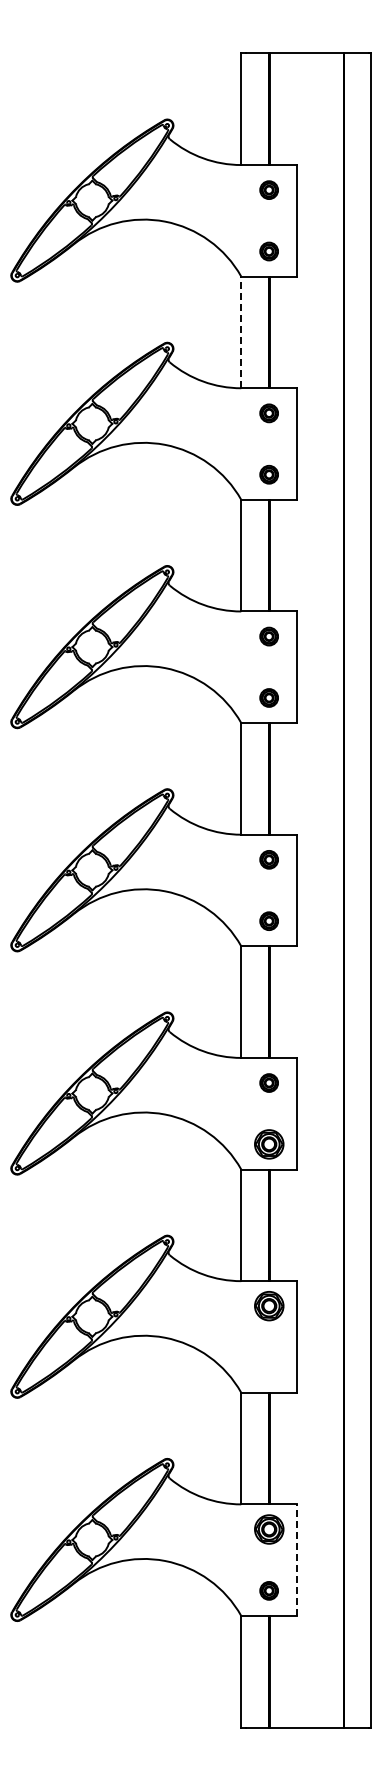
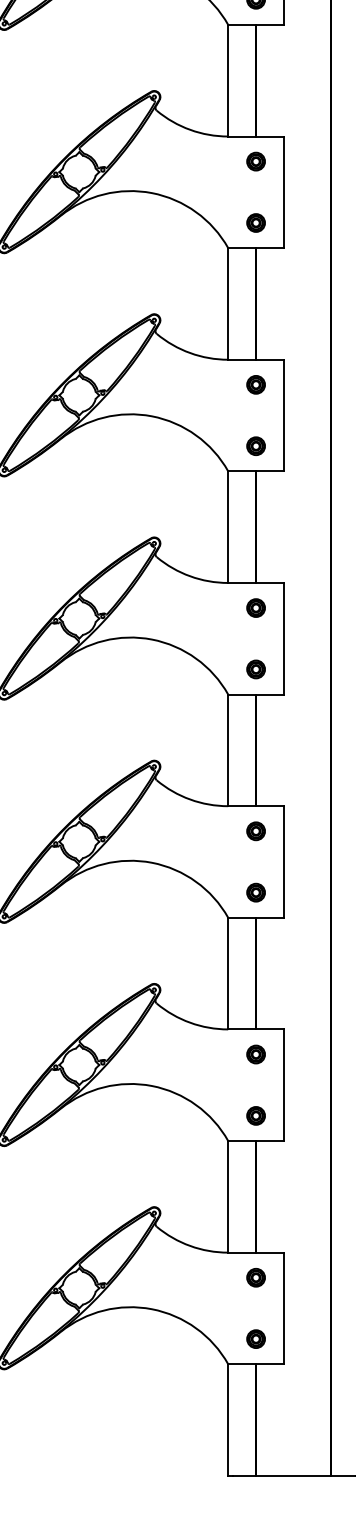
line: (241, 332) -> (228, 80), dashed -> solid
part: (268, 1144) -> (255, 892), size x0.62
part: (268, 1306) -> (255, 1054), size x0.62
part: (268, 1367) -> (255, 1115), added
part: (268, 1529) -> (255, 1277), size x0.62
line: (297, 1560) -> (284, 1308), dashed -> solid

